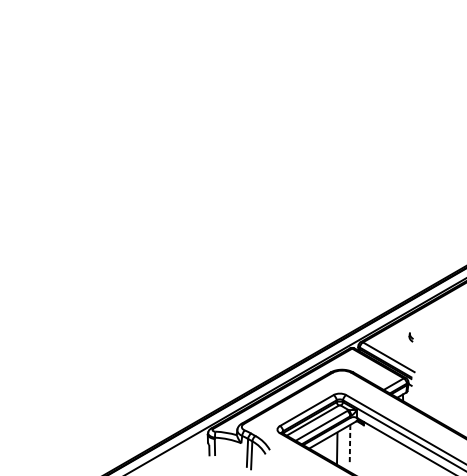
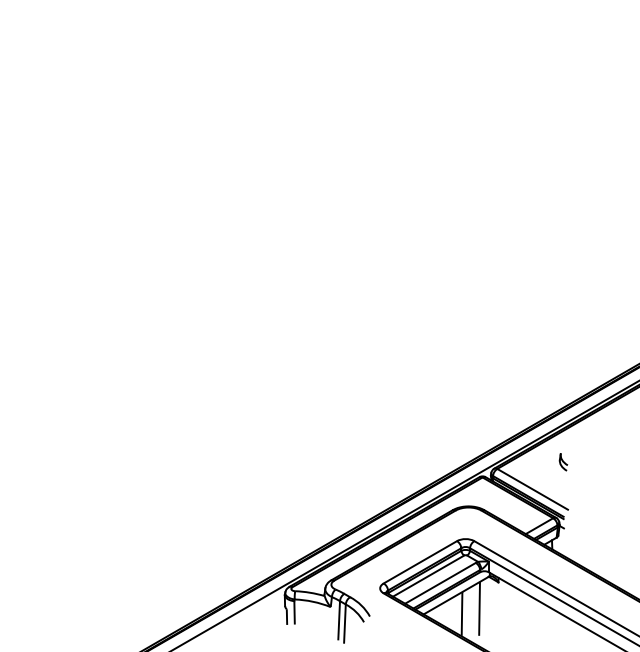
part: (411, 337) -> (563, 462), size x1.43
line: (349, 444) -> (479, 608), dashed -> solid

